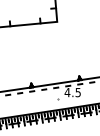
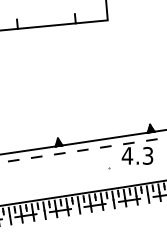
text: (78, 91) -> (148, 153), 4.5 -> 4.3

